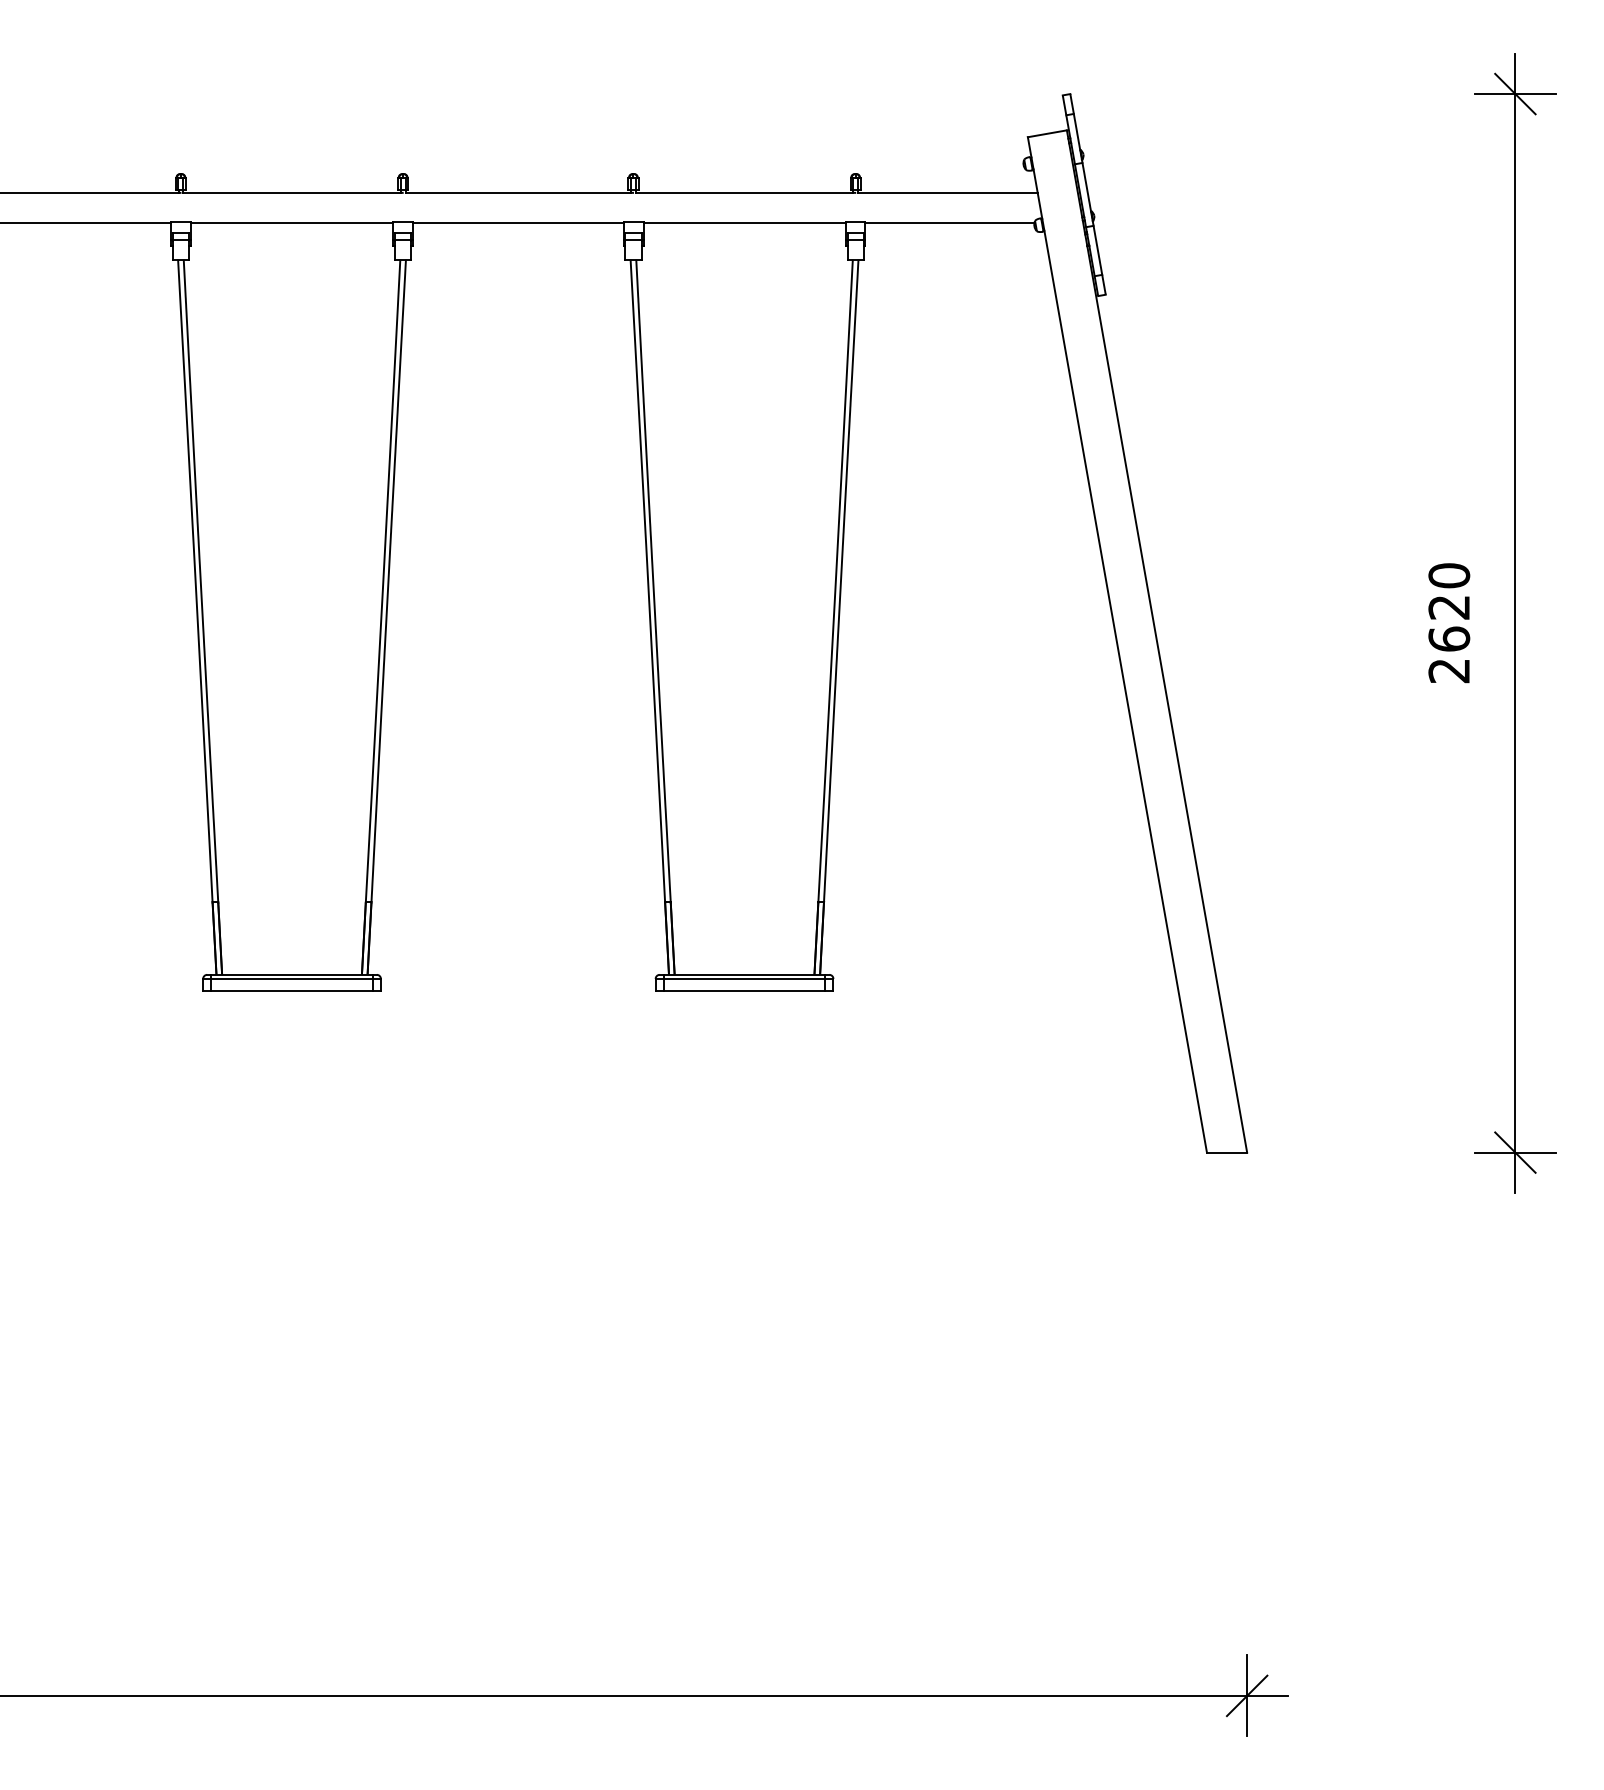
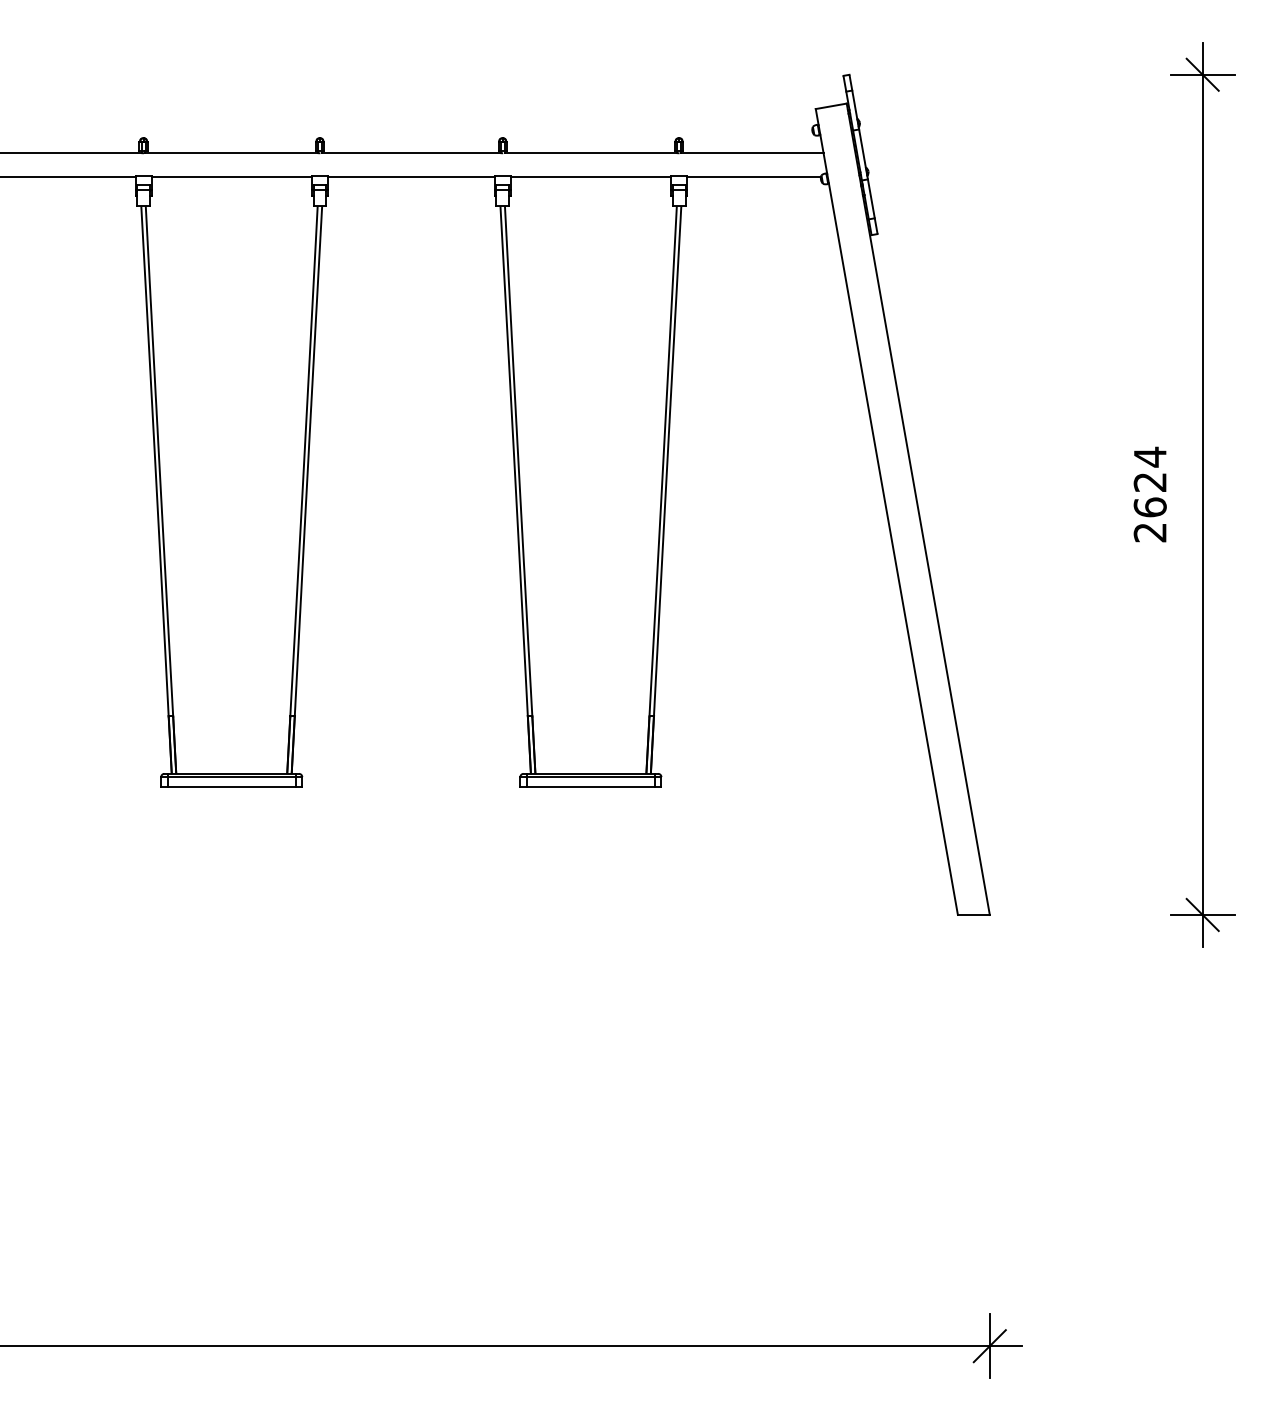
text: (1449, 575) -> (1150, 456), 2620 -> 2624

